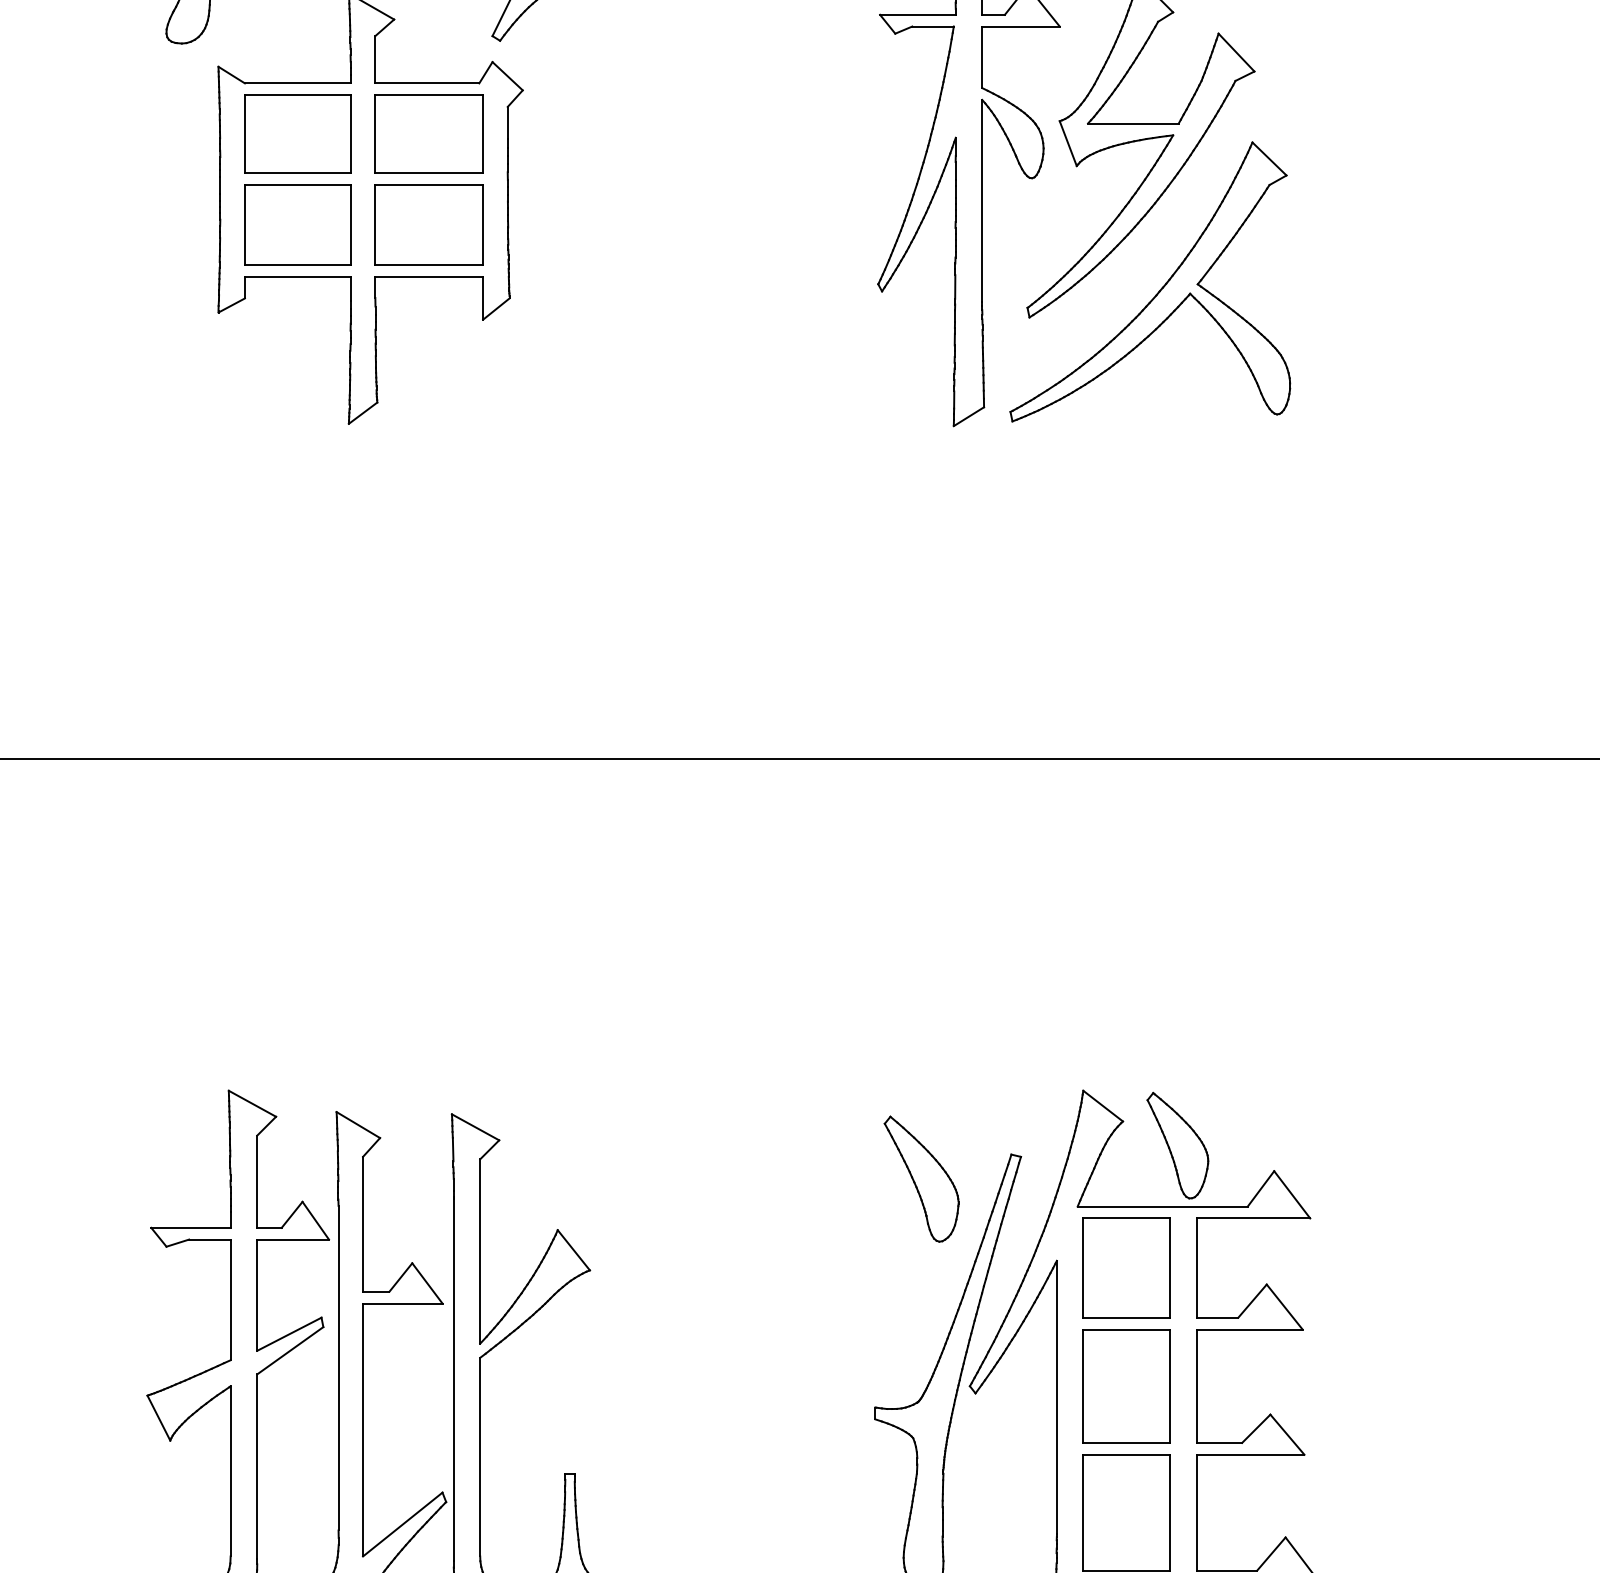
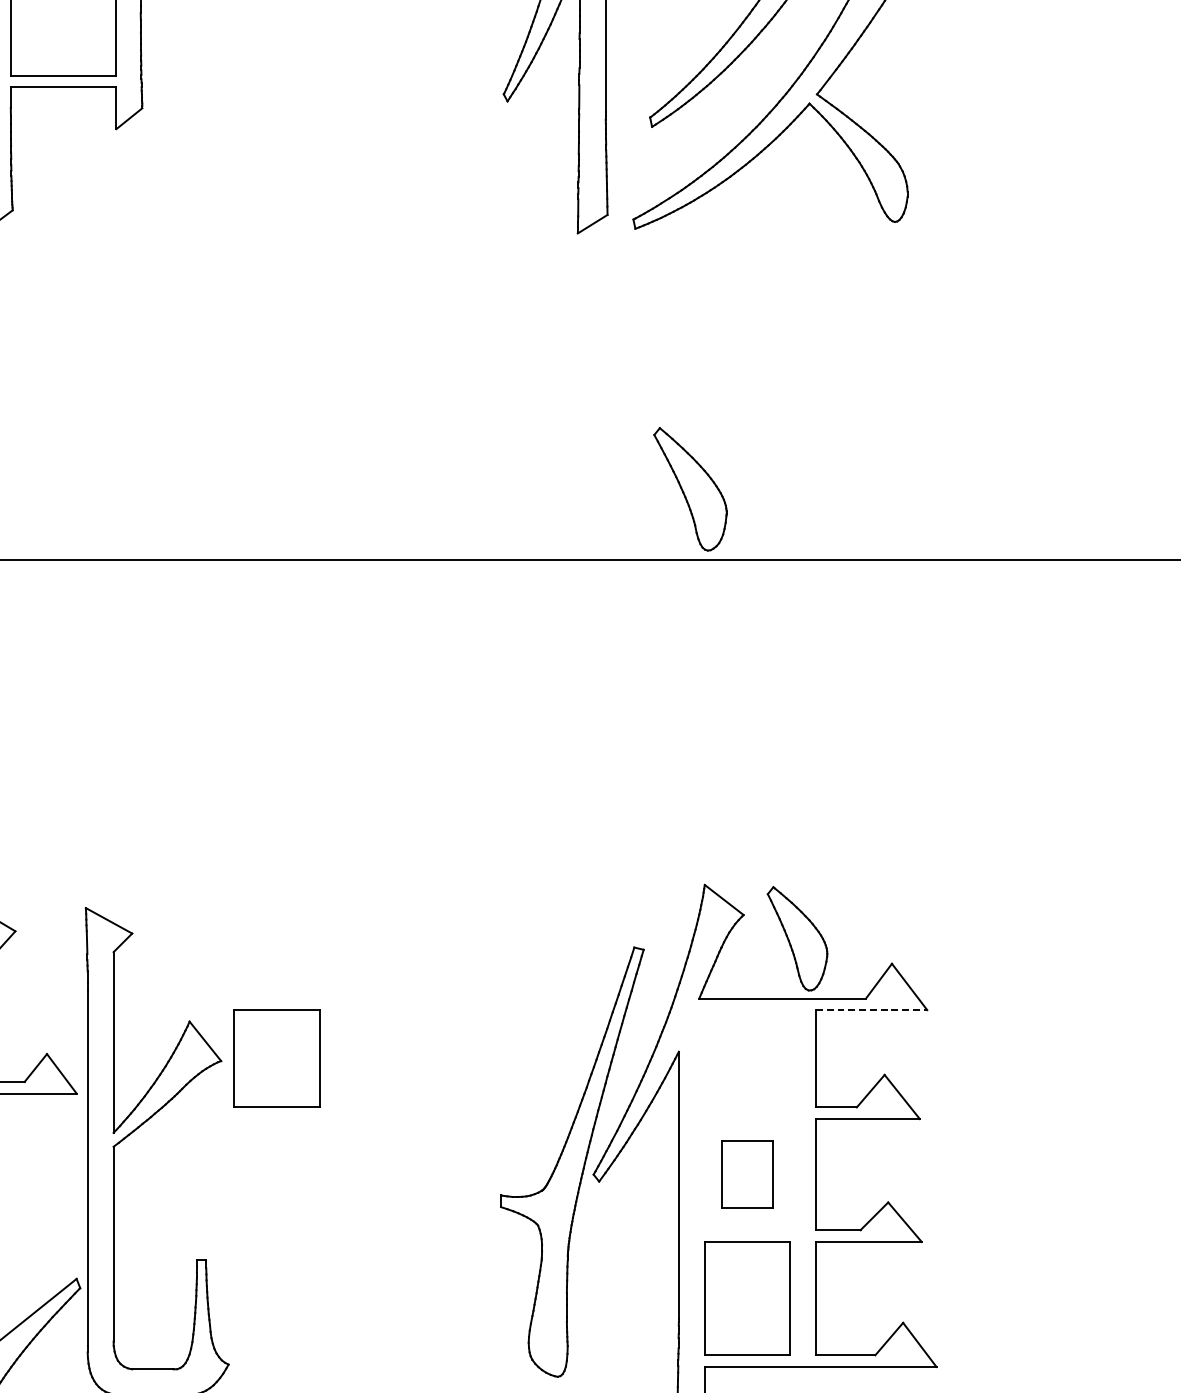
part: (921, 1178) -> (690, 488), moved
line: (1253, 1218) -> (871, 1010), solid -> dashed
part: (1126, 1267) -> (276, 1058), moved
part: (1126, 1386) -> (747, 1174), size x0.6

